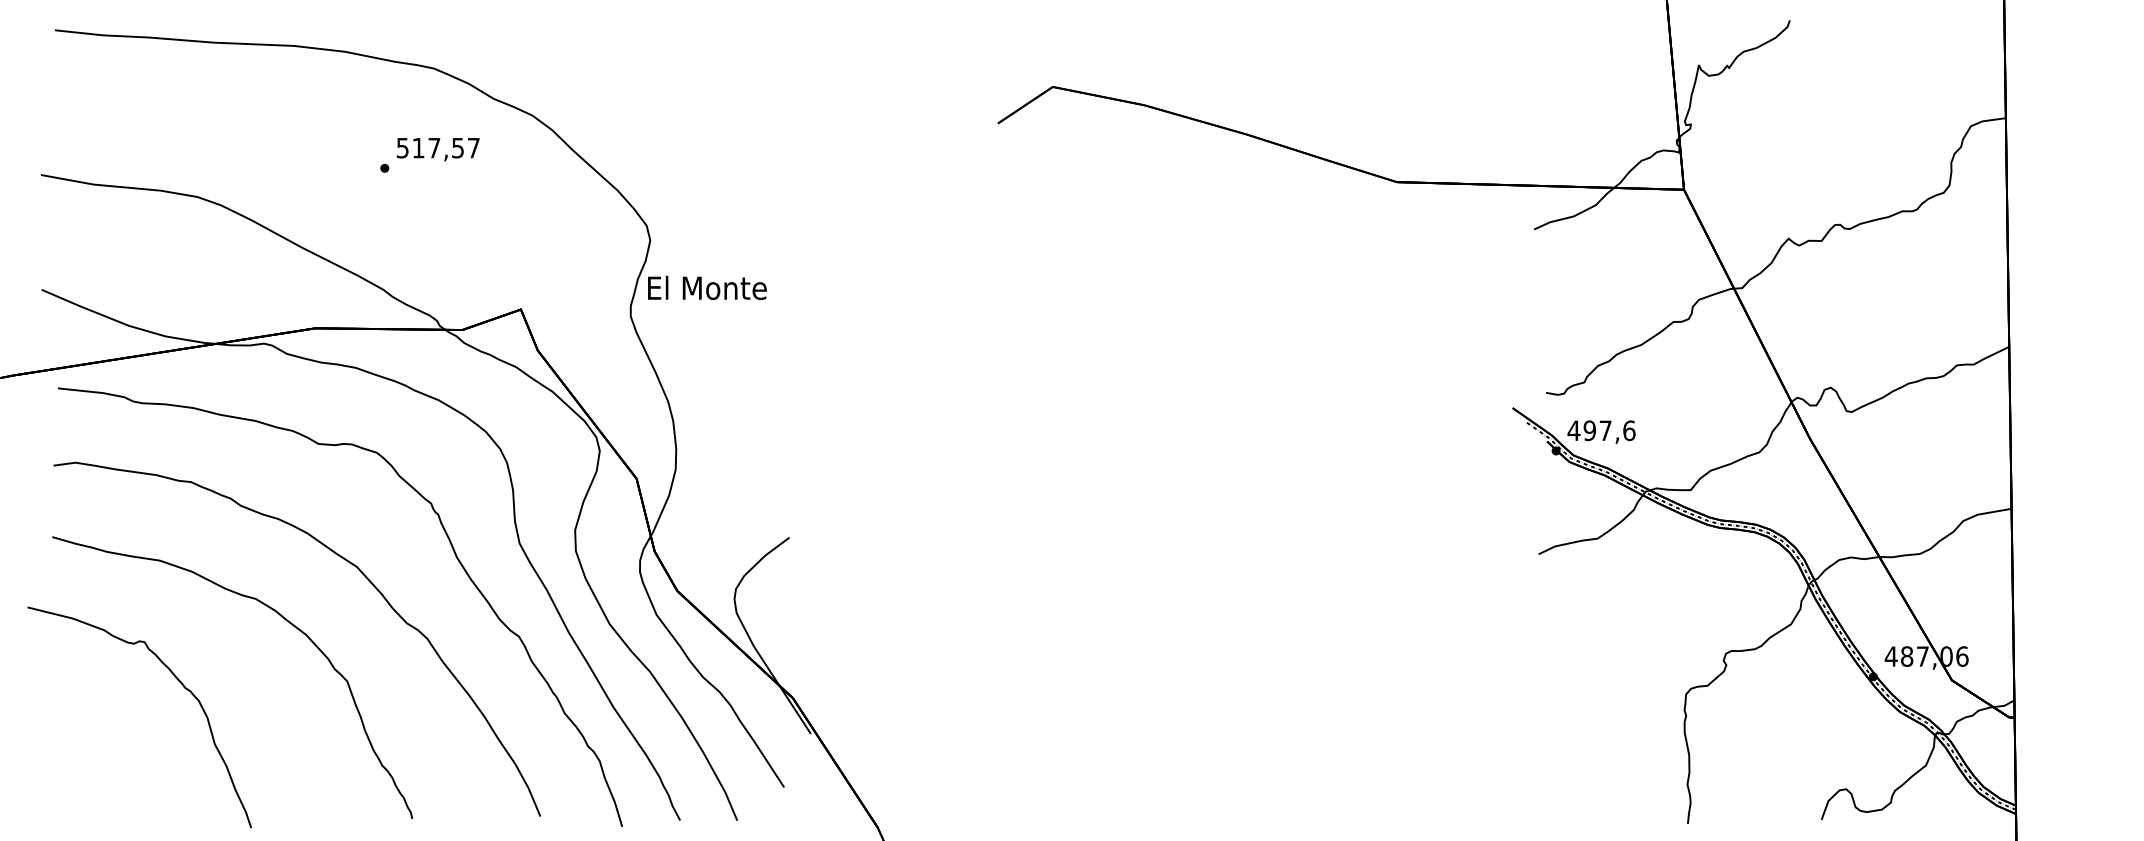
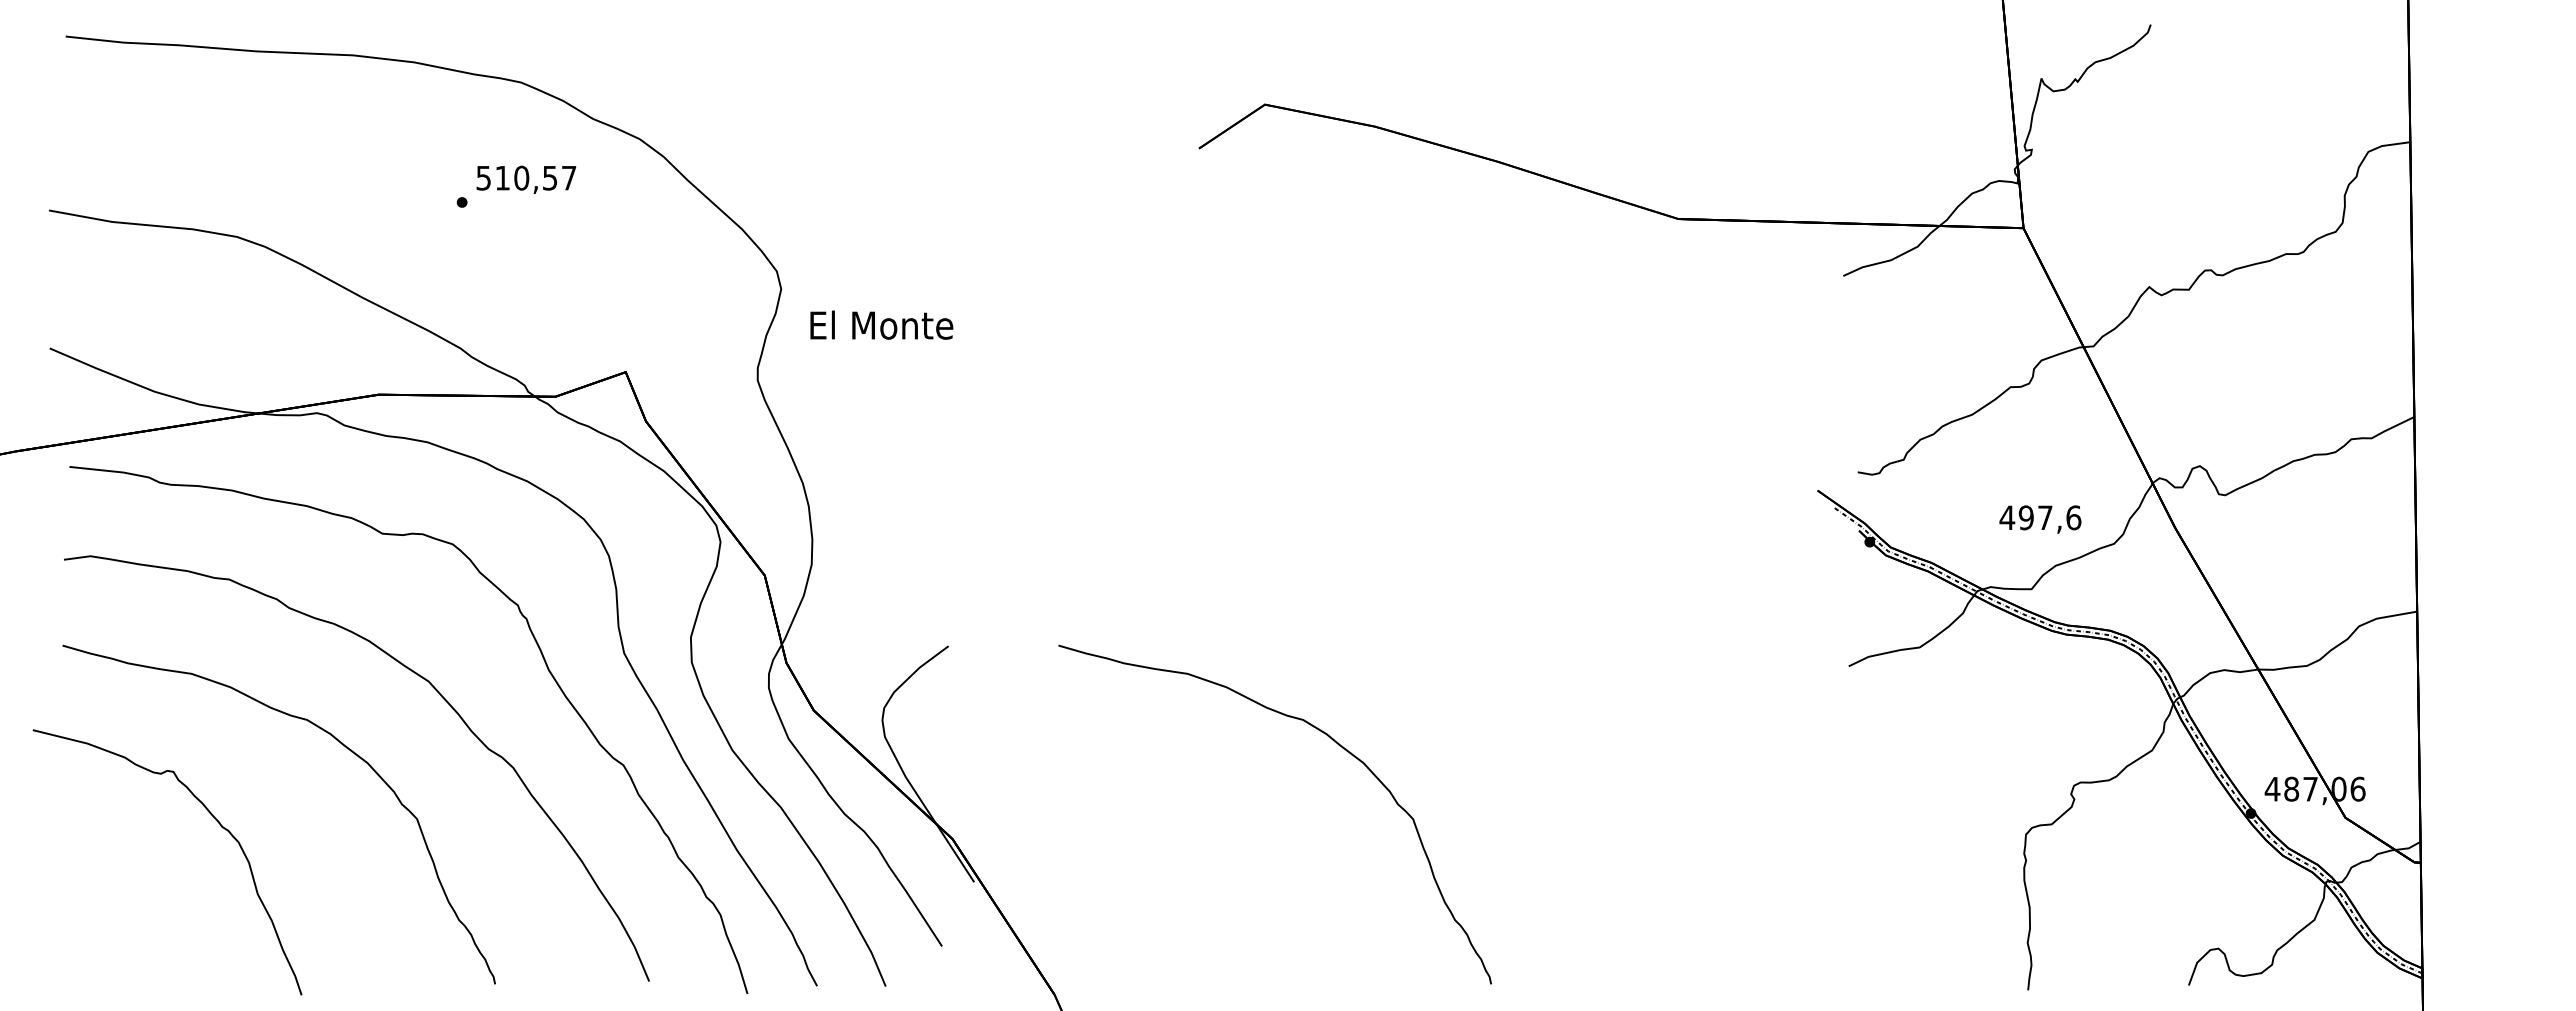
text: (434, 147) -> (521, 177), 517,57 -> 510,57
text: (707, 287) -> (881, 324), moved
text: (1601, 432) -> (2040, 519), moved
curve: (1109, 616) -> (1333, 741), added

